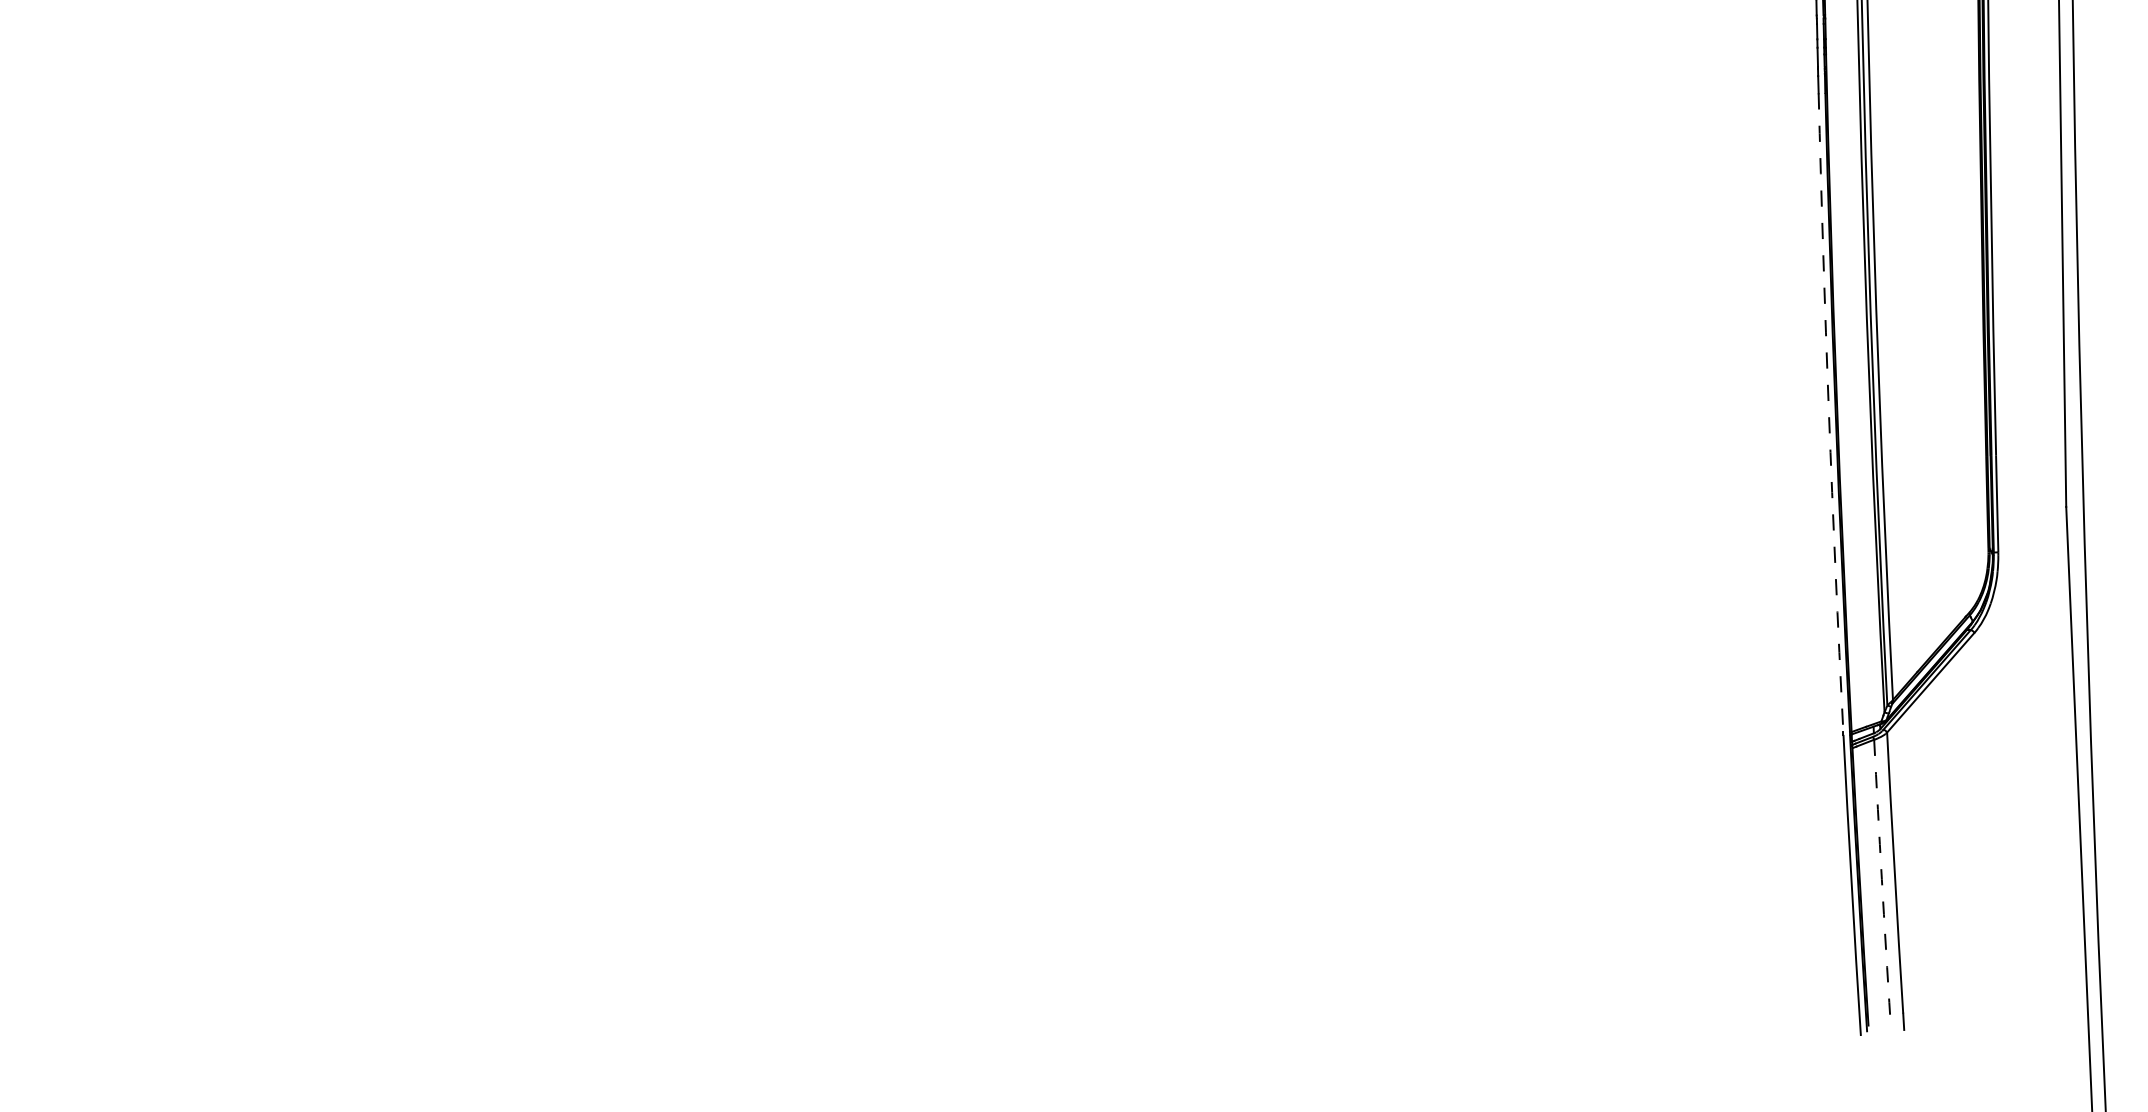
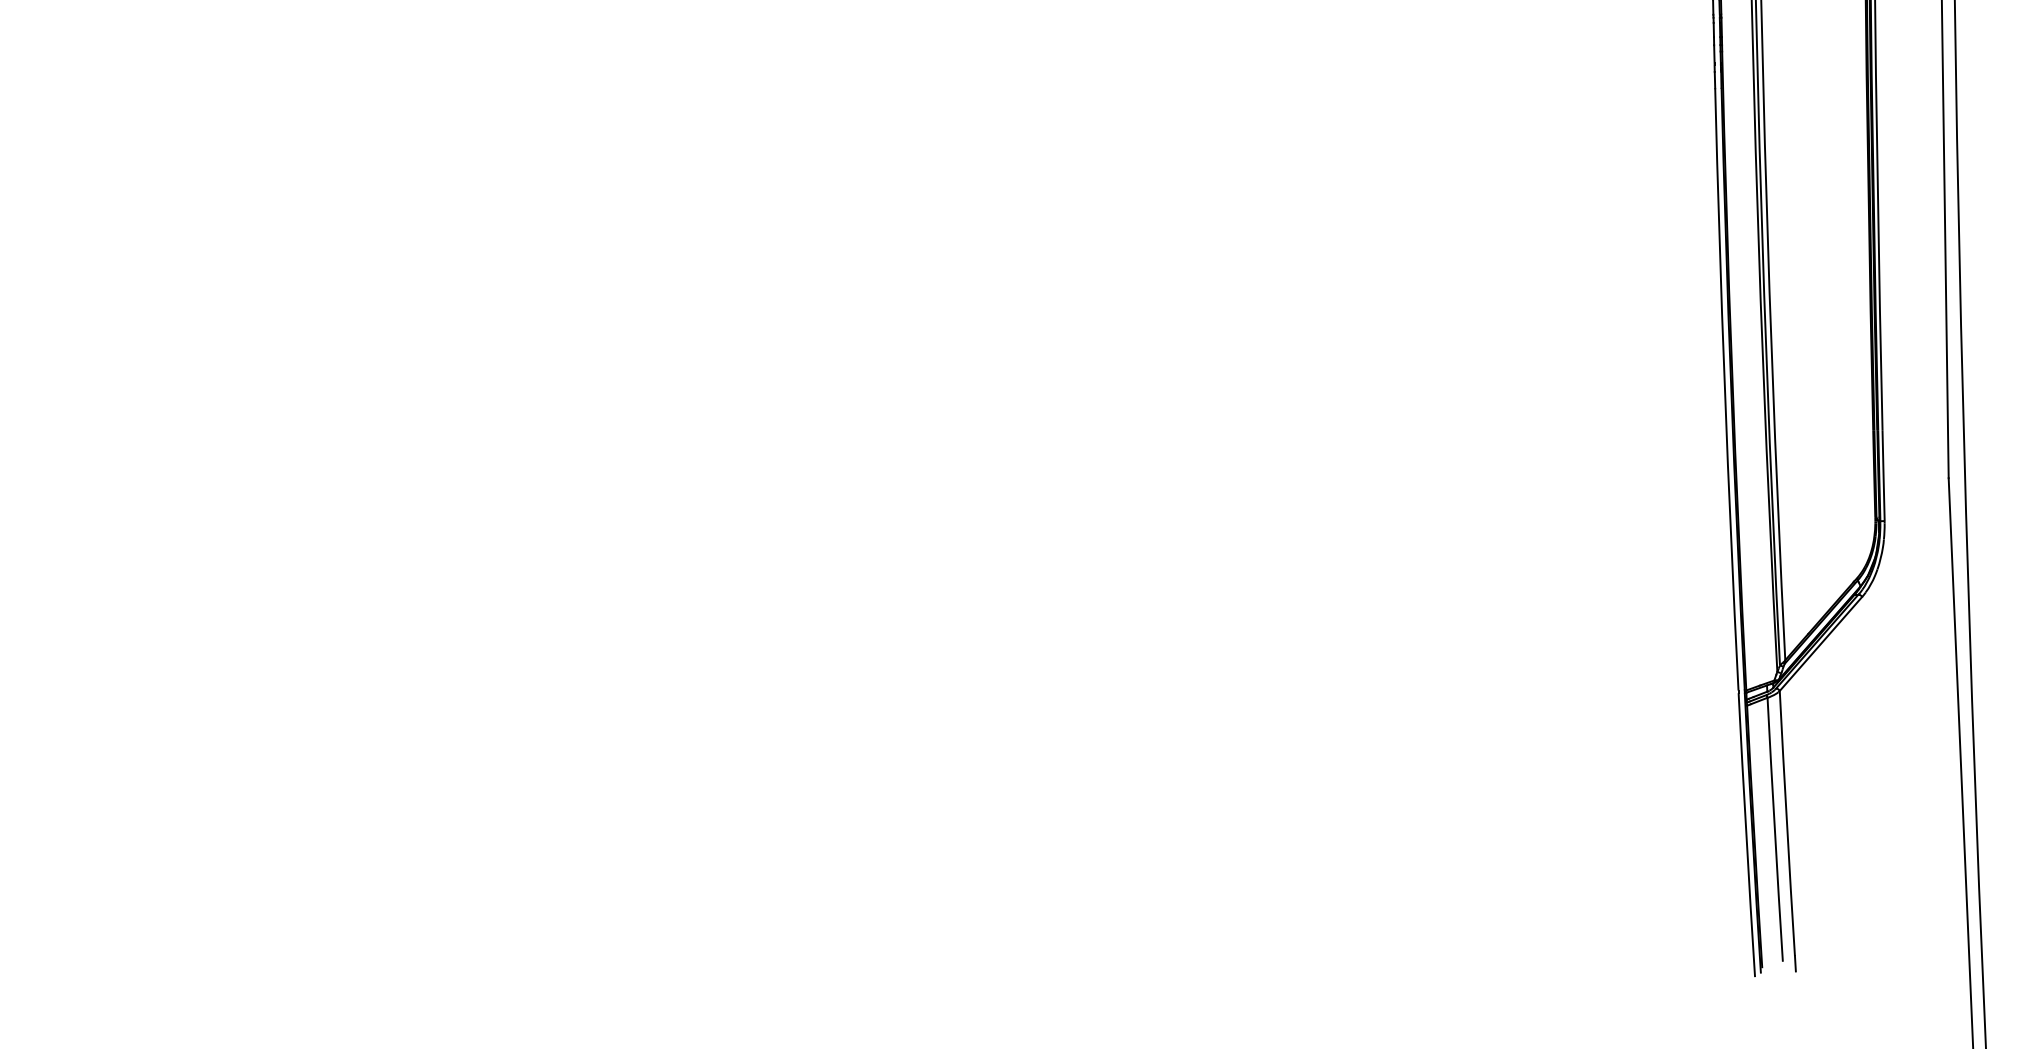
arc: (1828, 412) -> (1724, 389), dashed -> solid
arc: (1881, 879) -> (1774, 829), dashed -> solid

